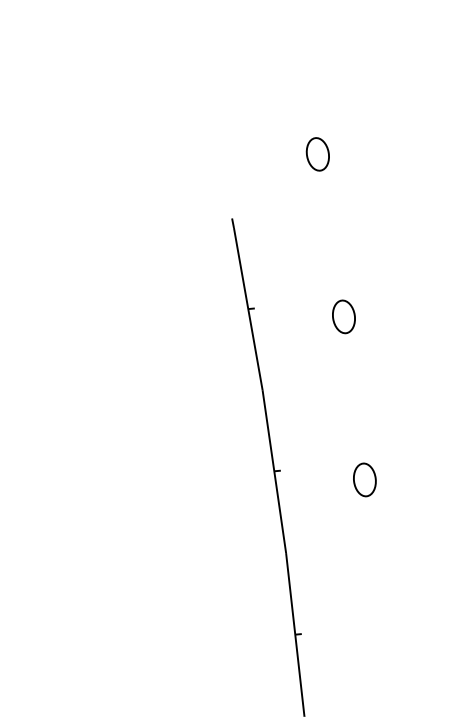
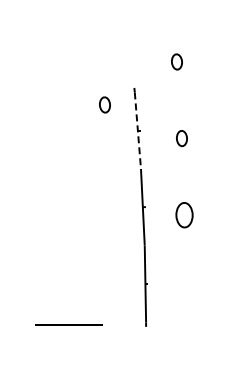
circle: (171, 259) -> (104, 104), added
line: (247, 310) -> (137, 131), solid -> dashed
circle: (364, 478) -> (184, 214), size x1.6

